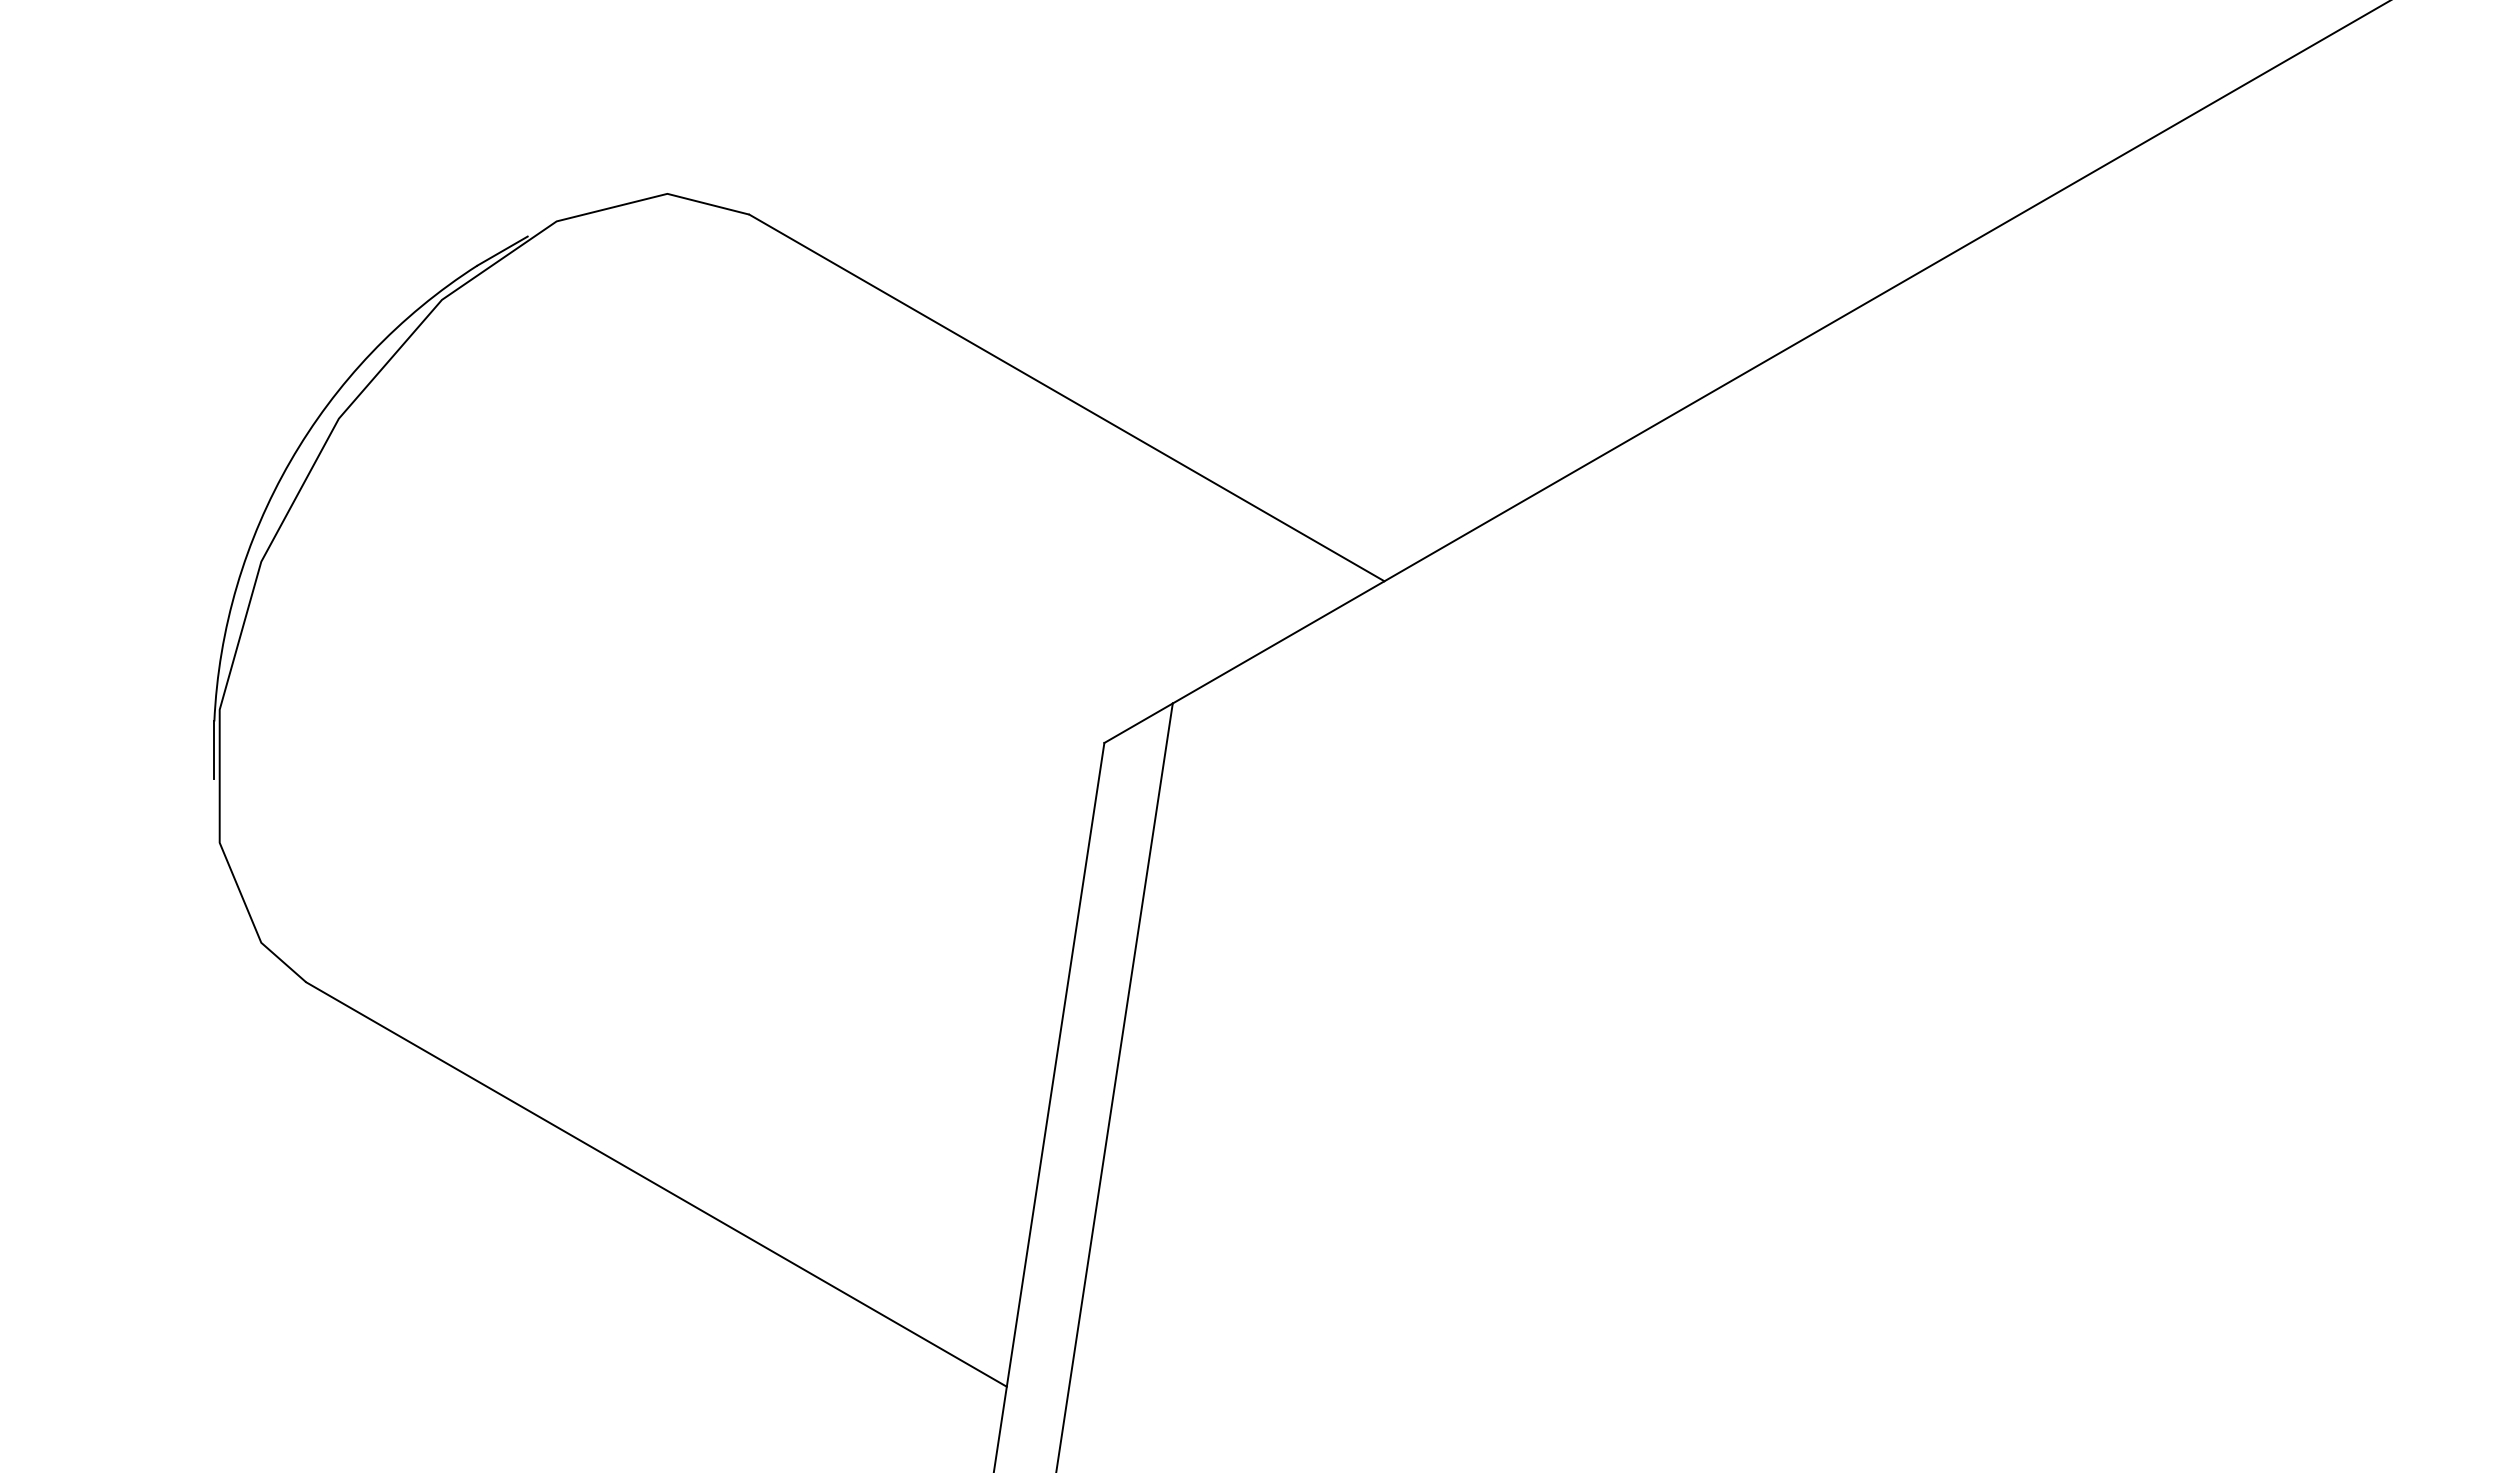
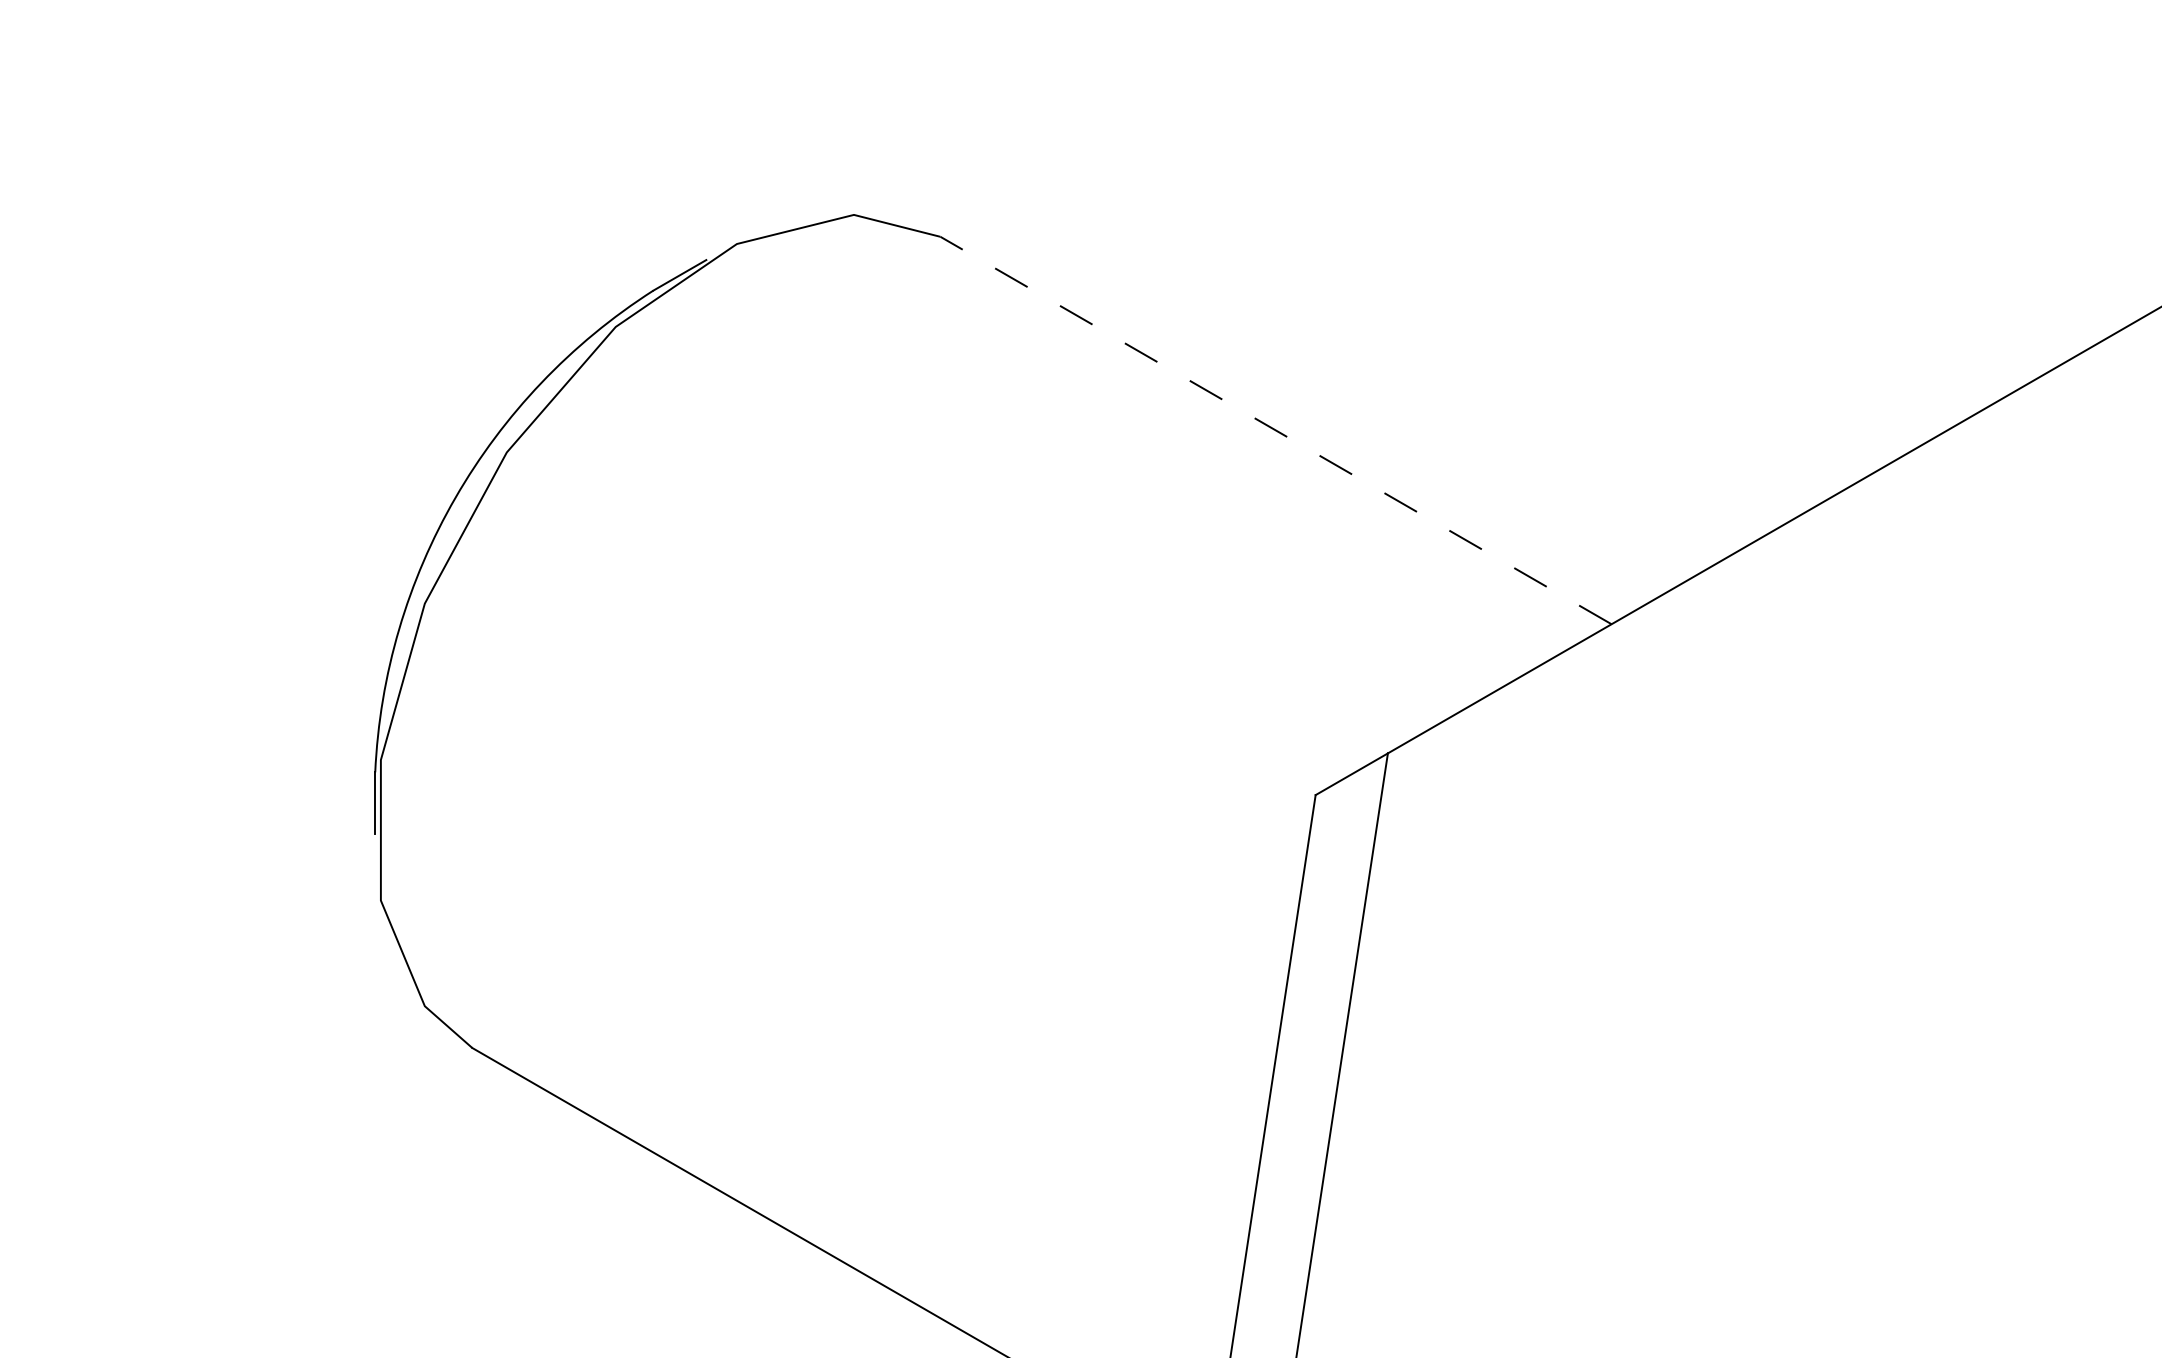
line: (1066, 397) -> (1275, 430), solid -> dashed

